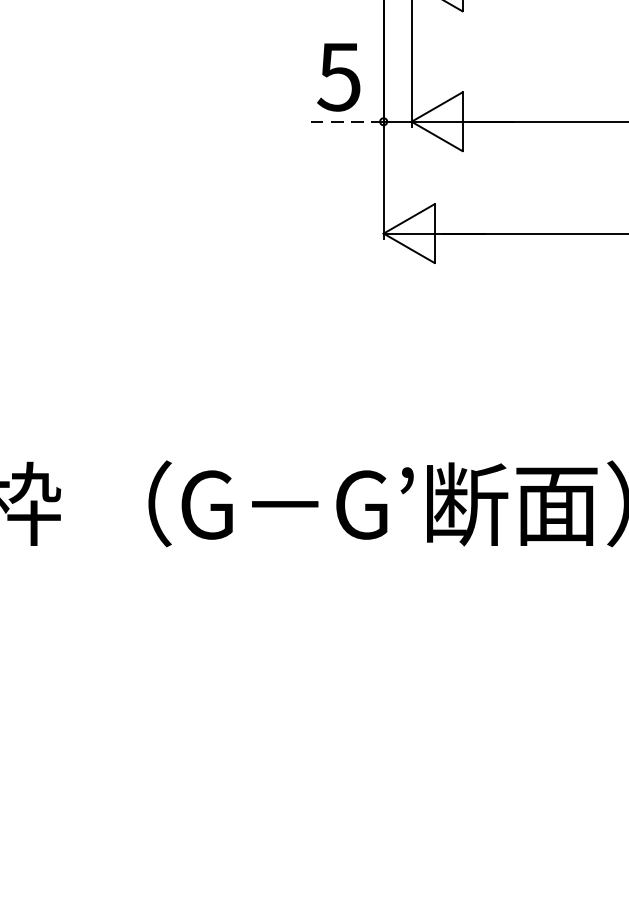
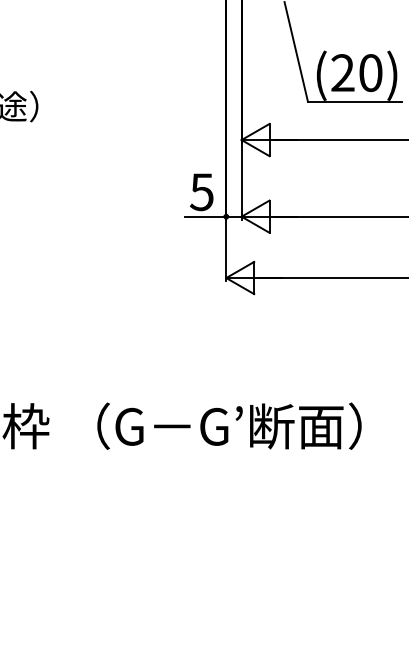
line: (345, 121) -> (205, 216), dashed -> solid

